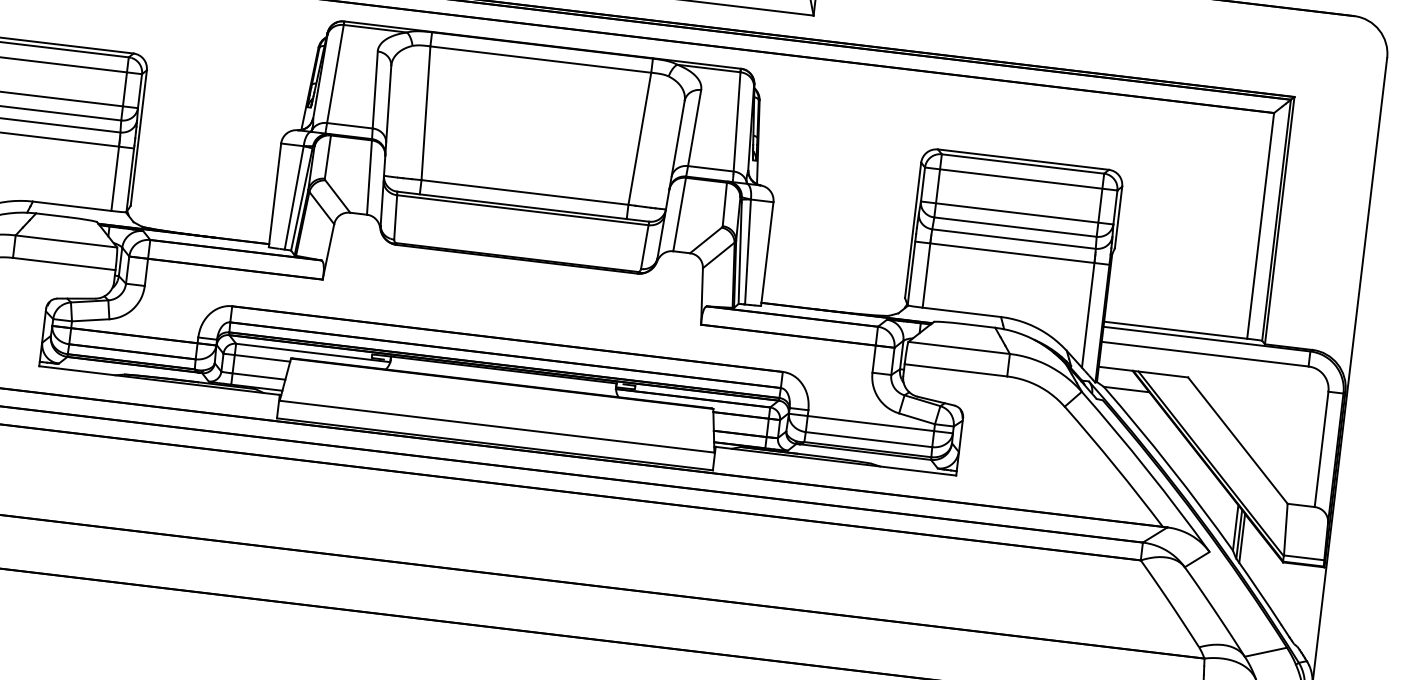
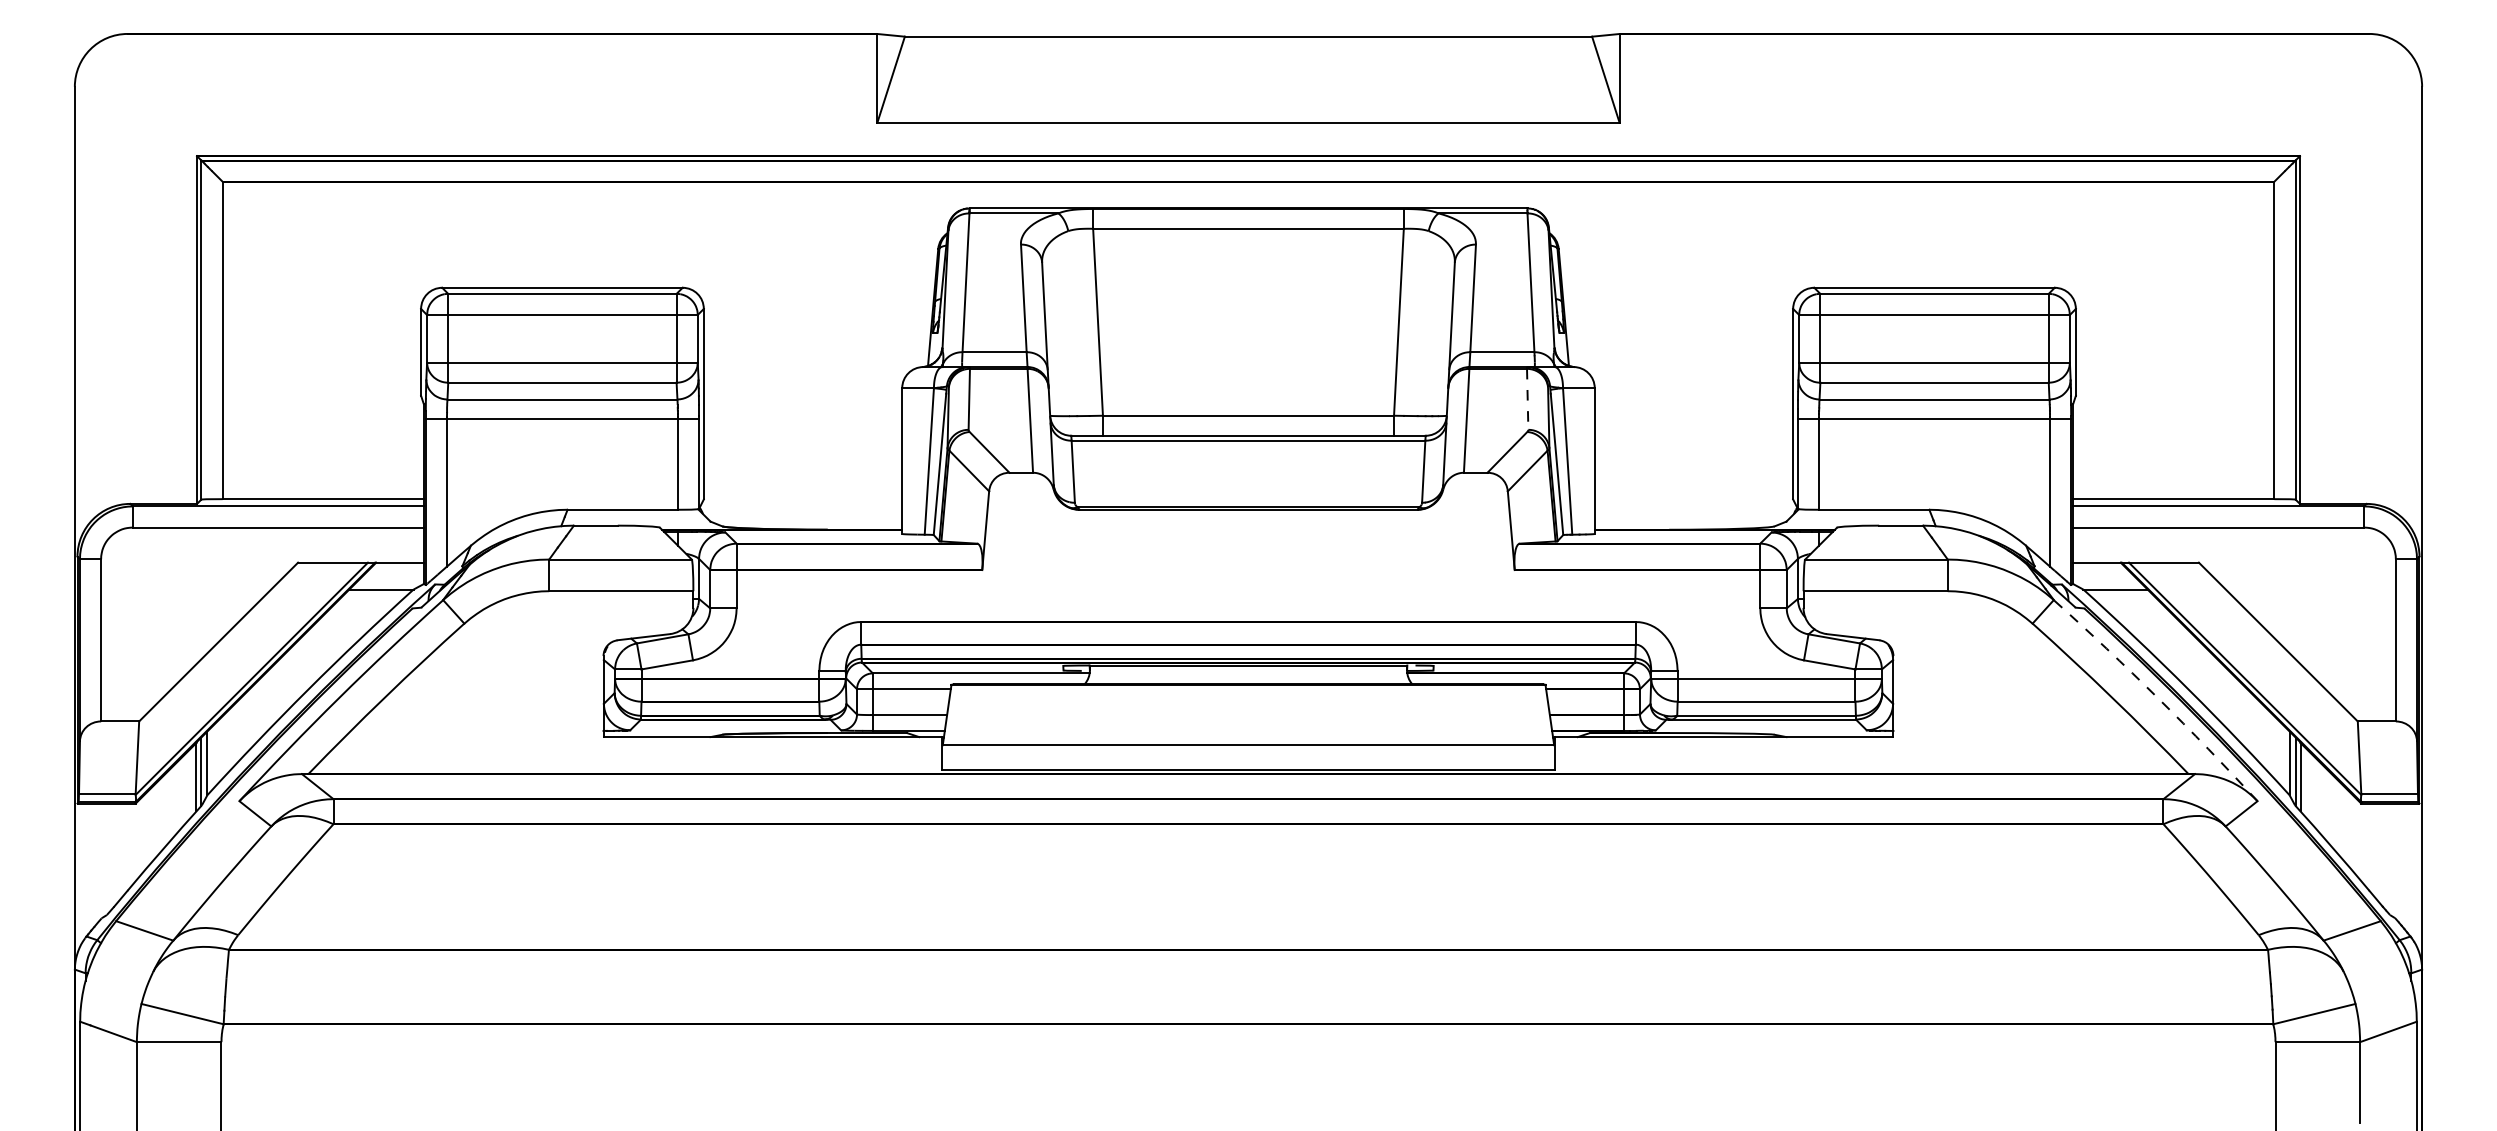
line: (724, 204) -> (1527, 399), solid -> dashed
arc: (1147, 470) -> (2158, 698), solid -> dashed

